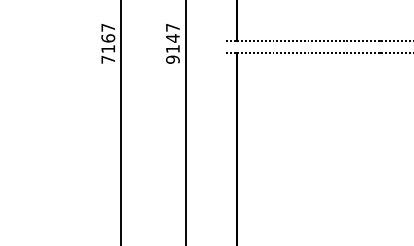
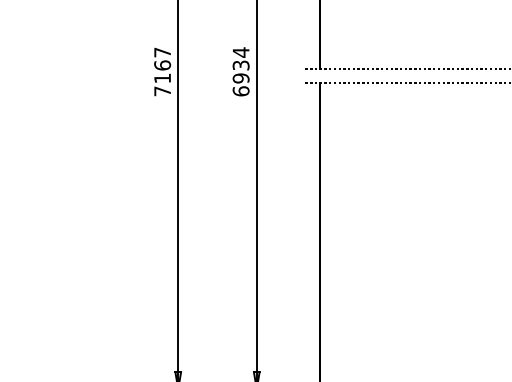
text: (172, 43) -> (240, 71), 9147 -> 6934

